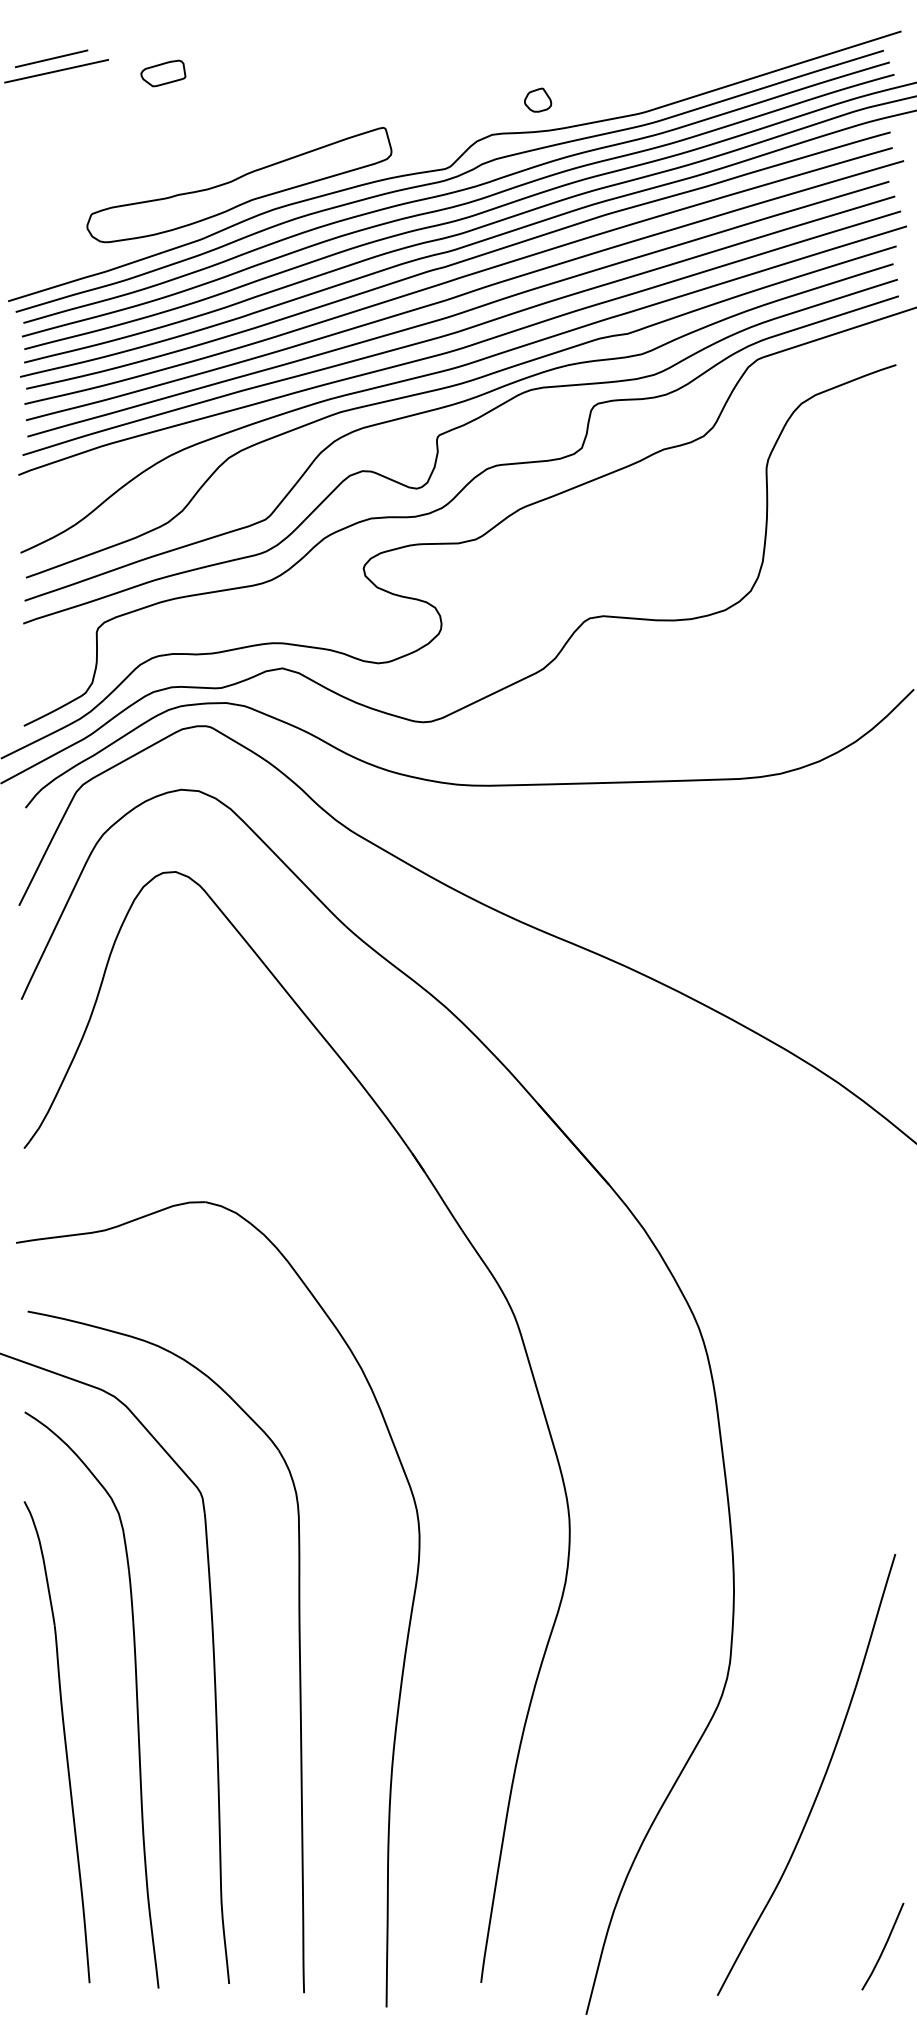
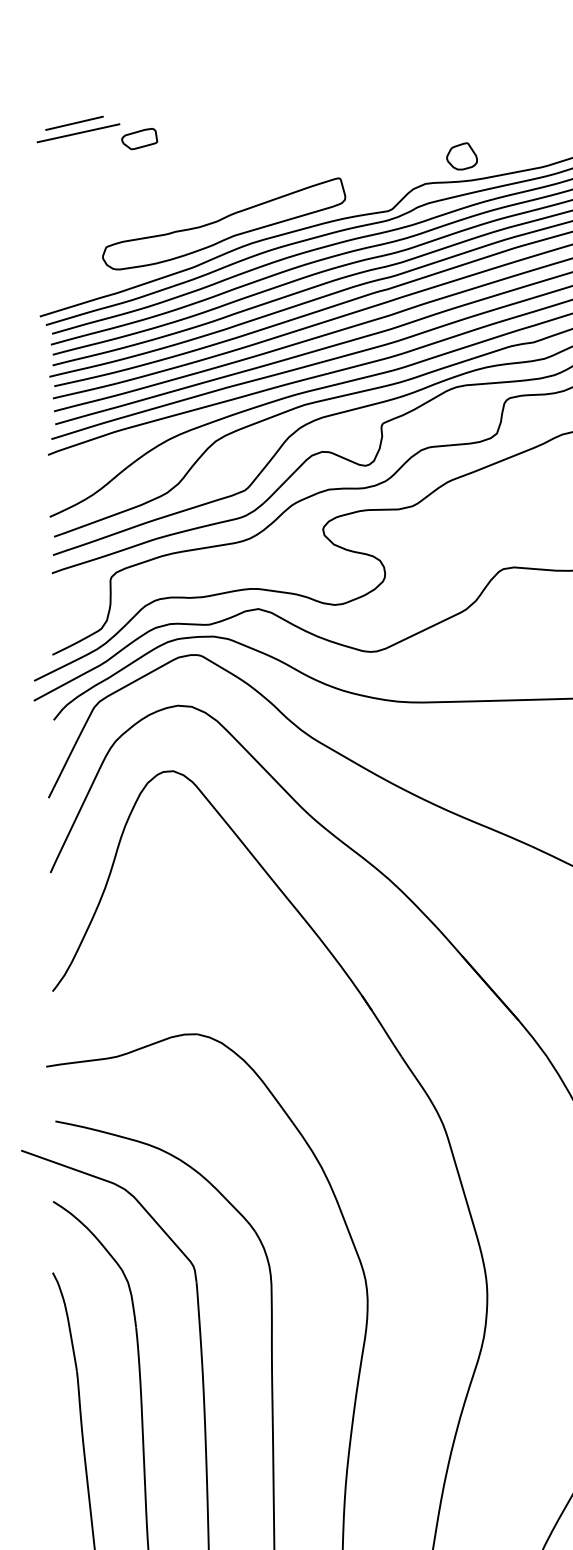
part: (163, 73) -> (139, 139), moved
part: (537, 99) -> (461, 155), size x1.43

